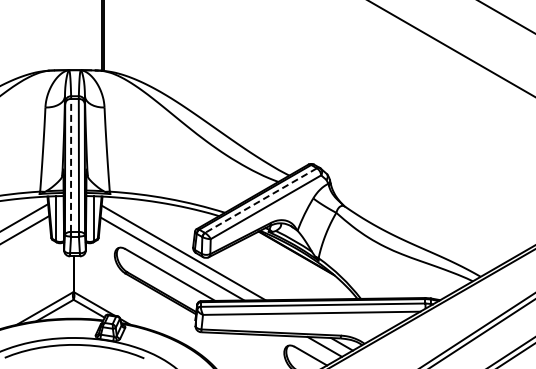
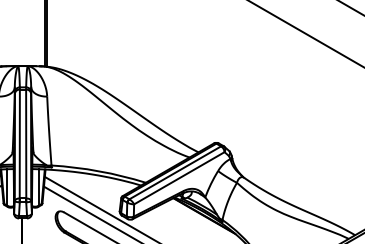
line: (71, 164) -> (20, 143), dashed -> solid
line: (260, 200) -> (174, 172), dashed -> solid

